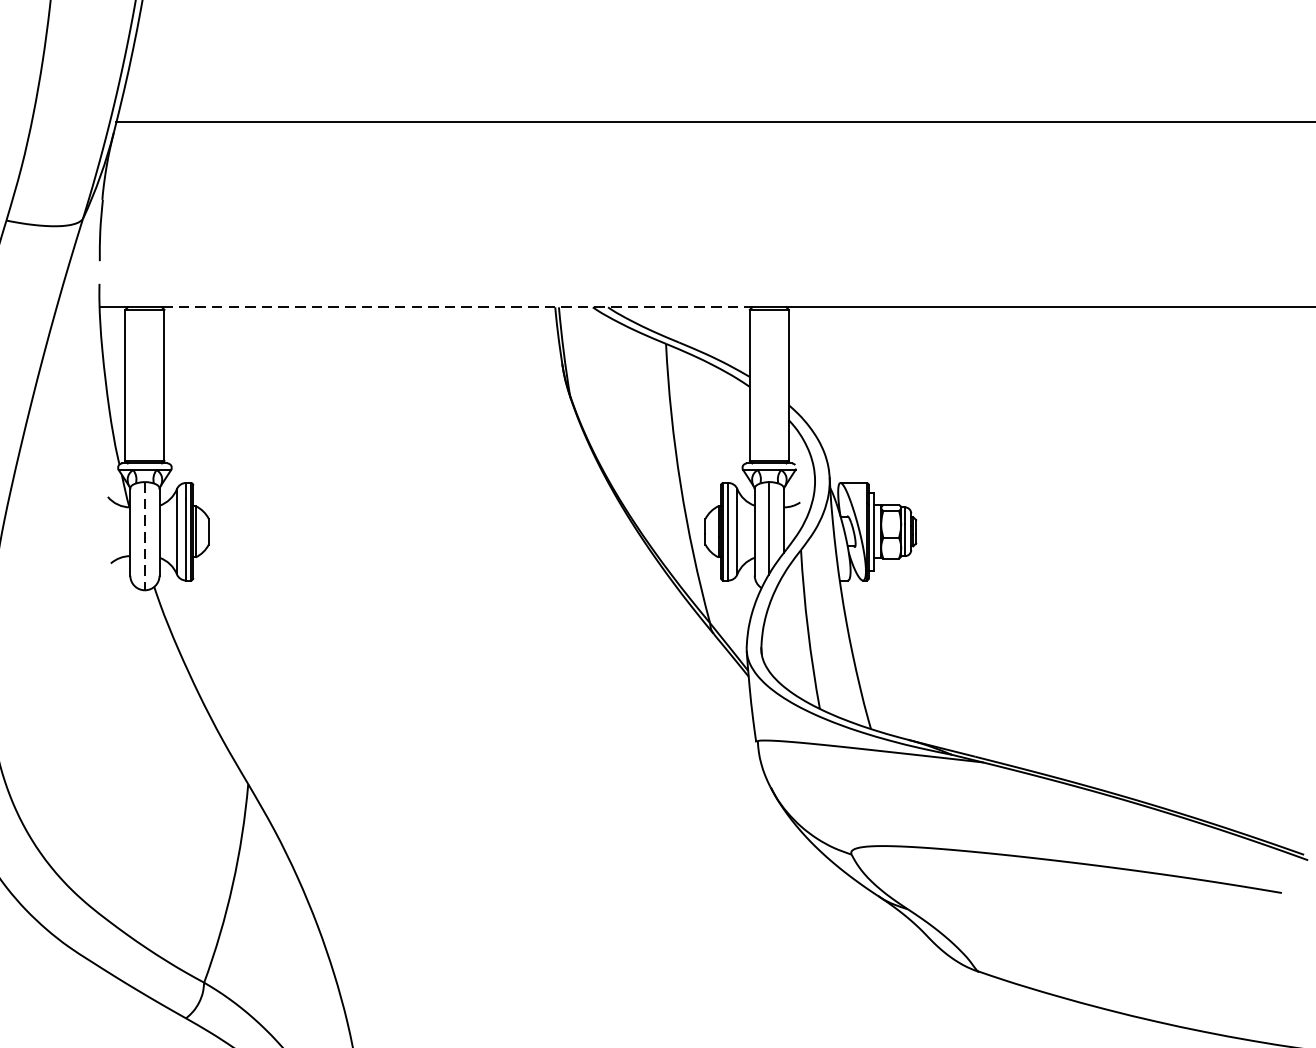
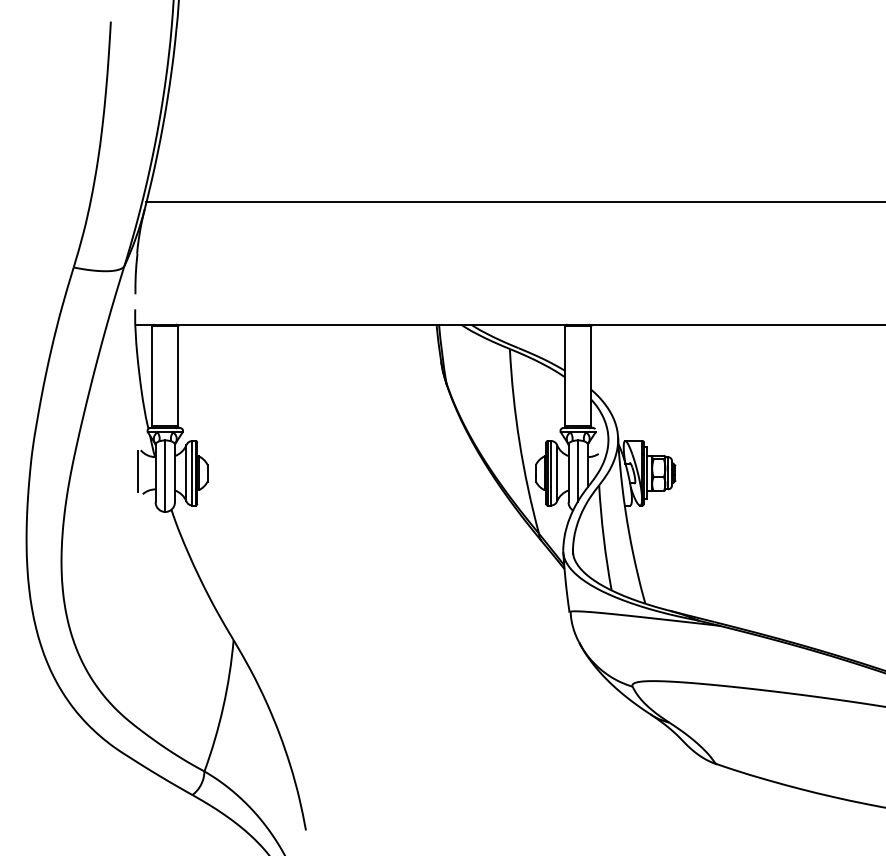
line: (458, 306) -> (372, 324), dashed -> solid
line: (102, 527) -> (137, 470), added
line: (145, 536) -> (165, 476), dashed -> solid

